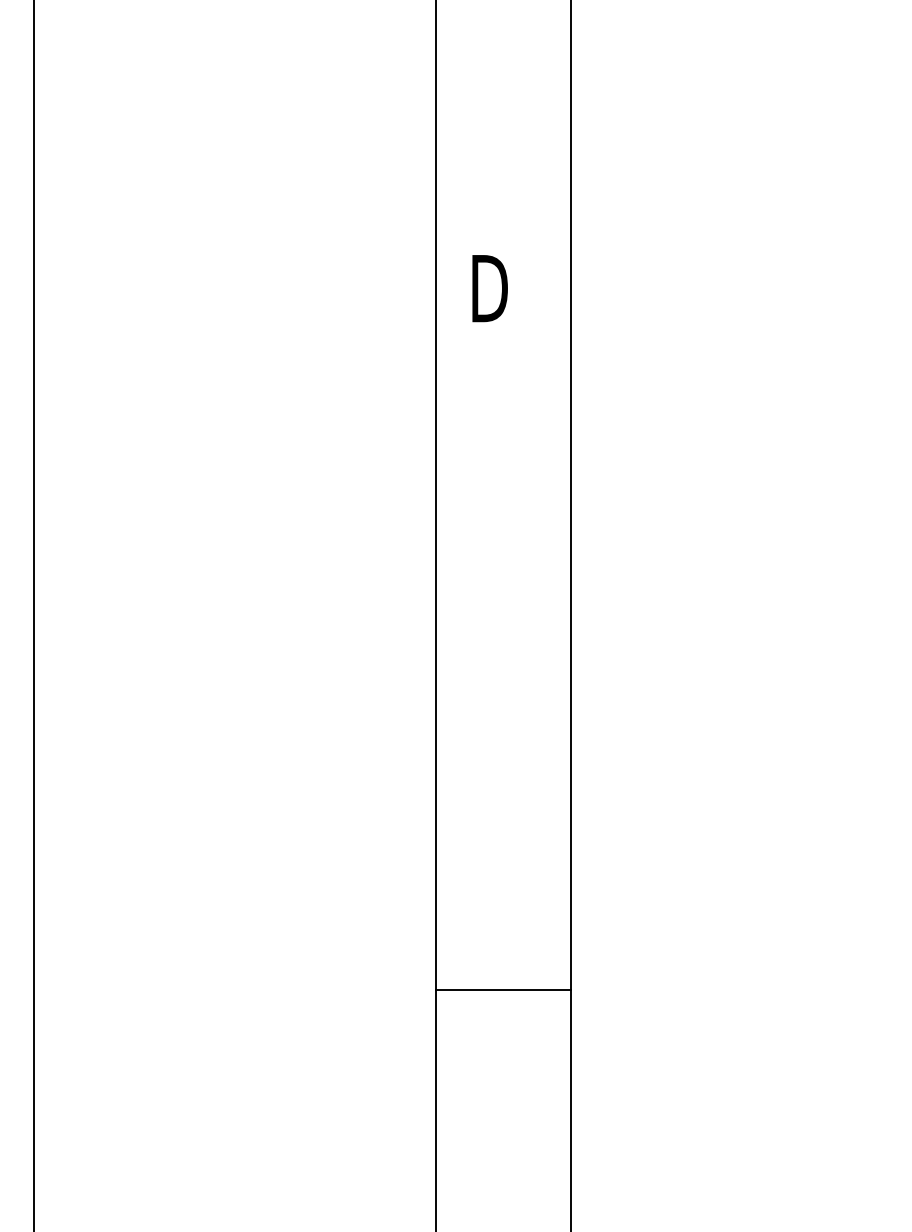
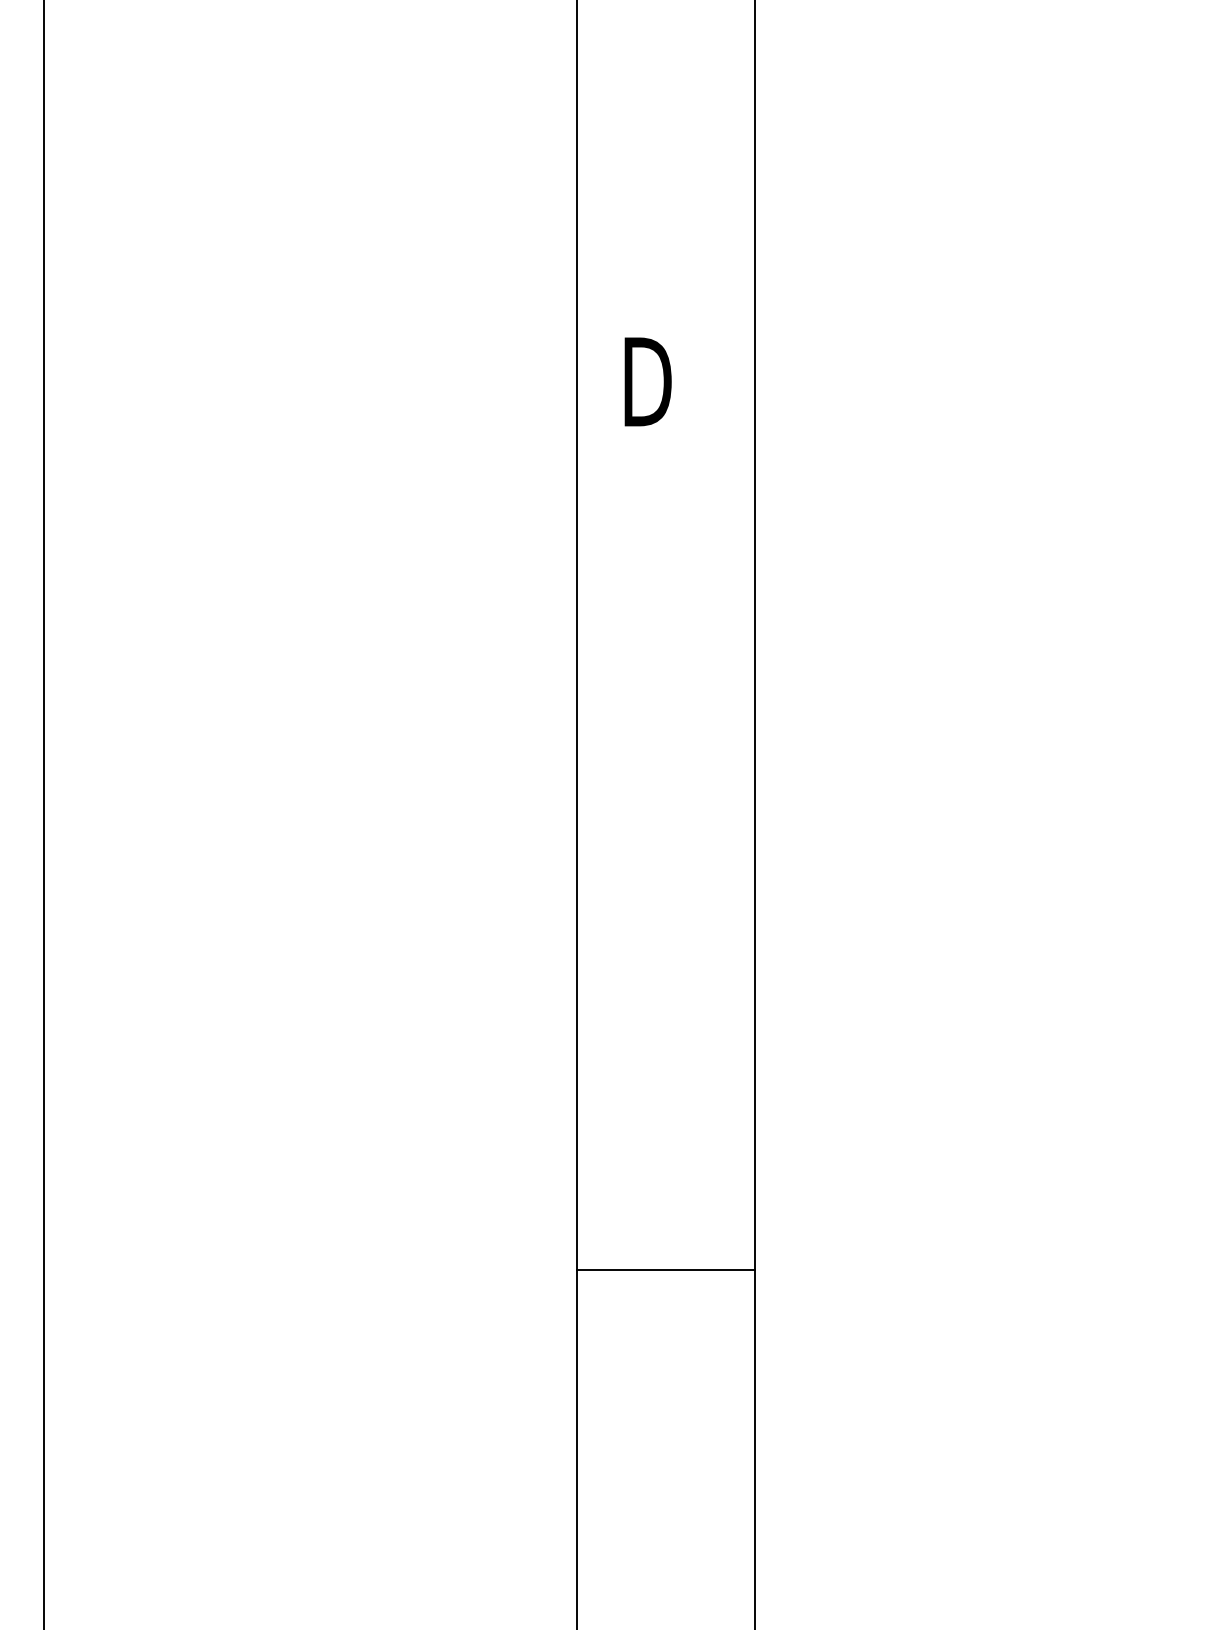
line: (503, 989) -> (665, 1269), moved

